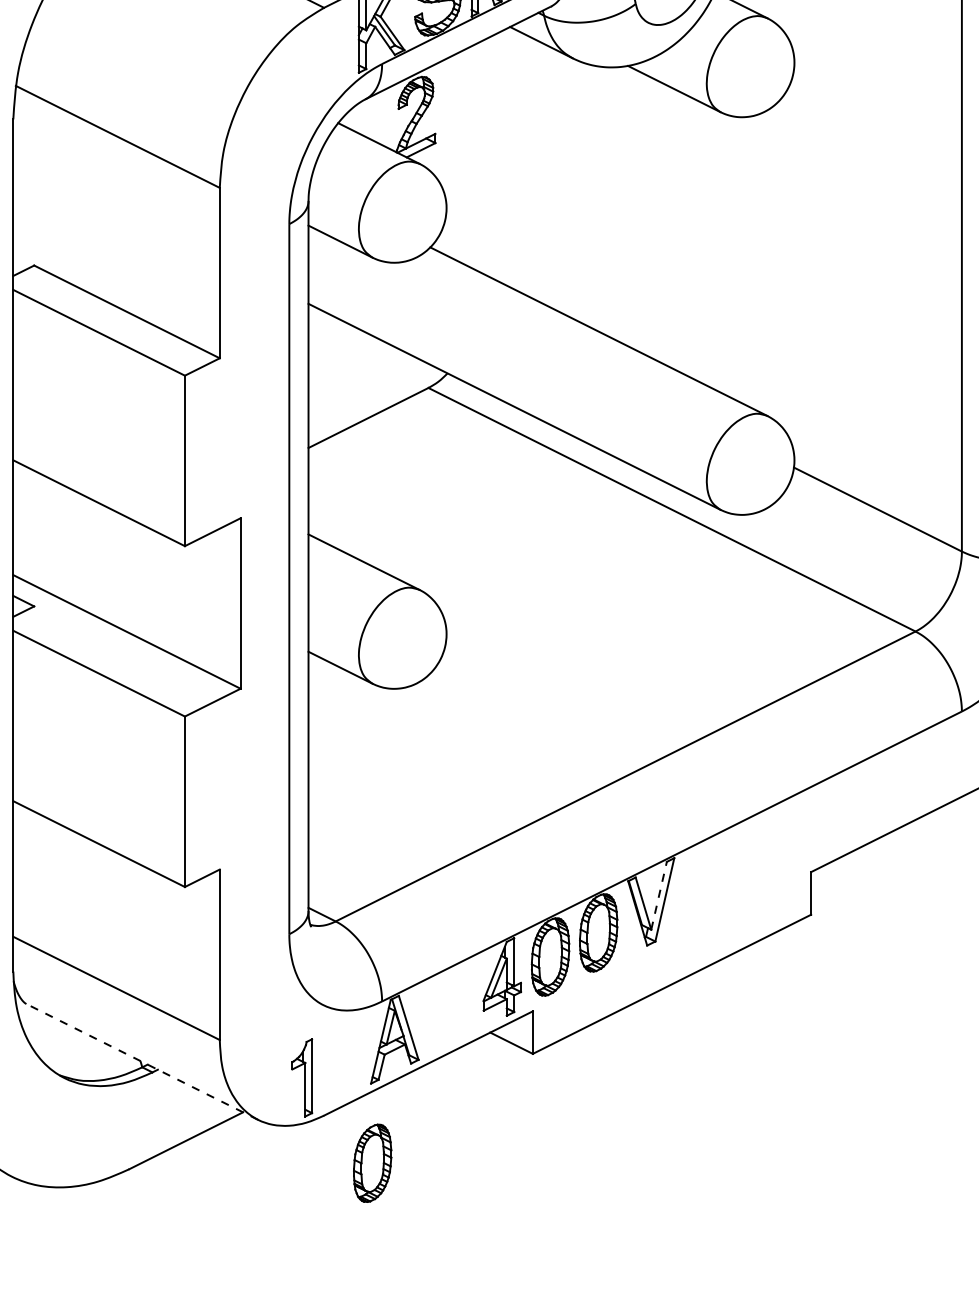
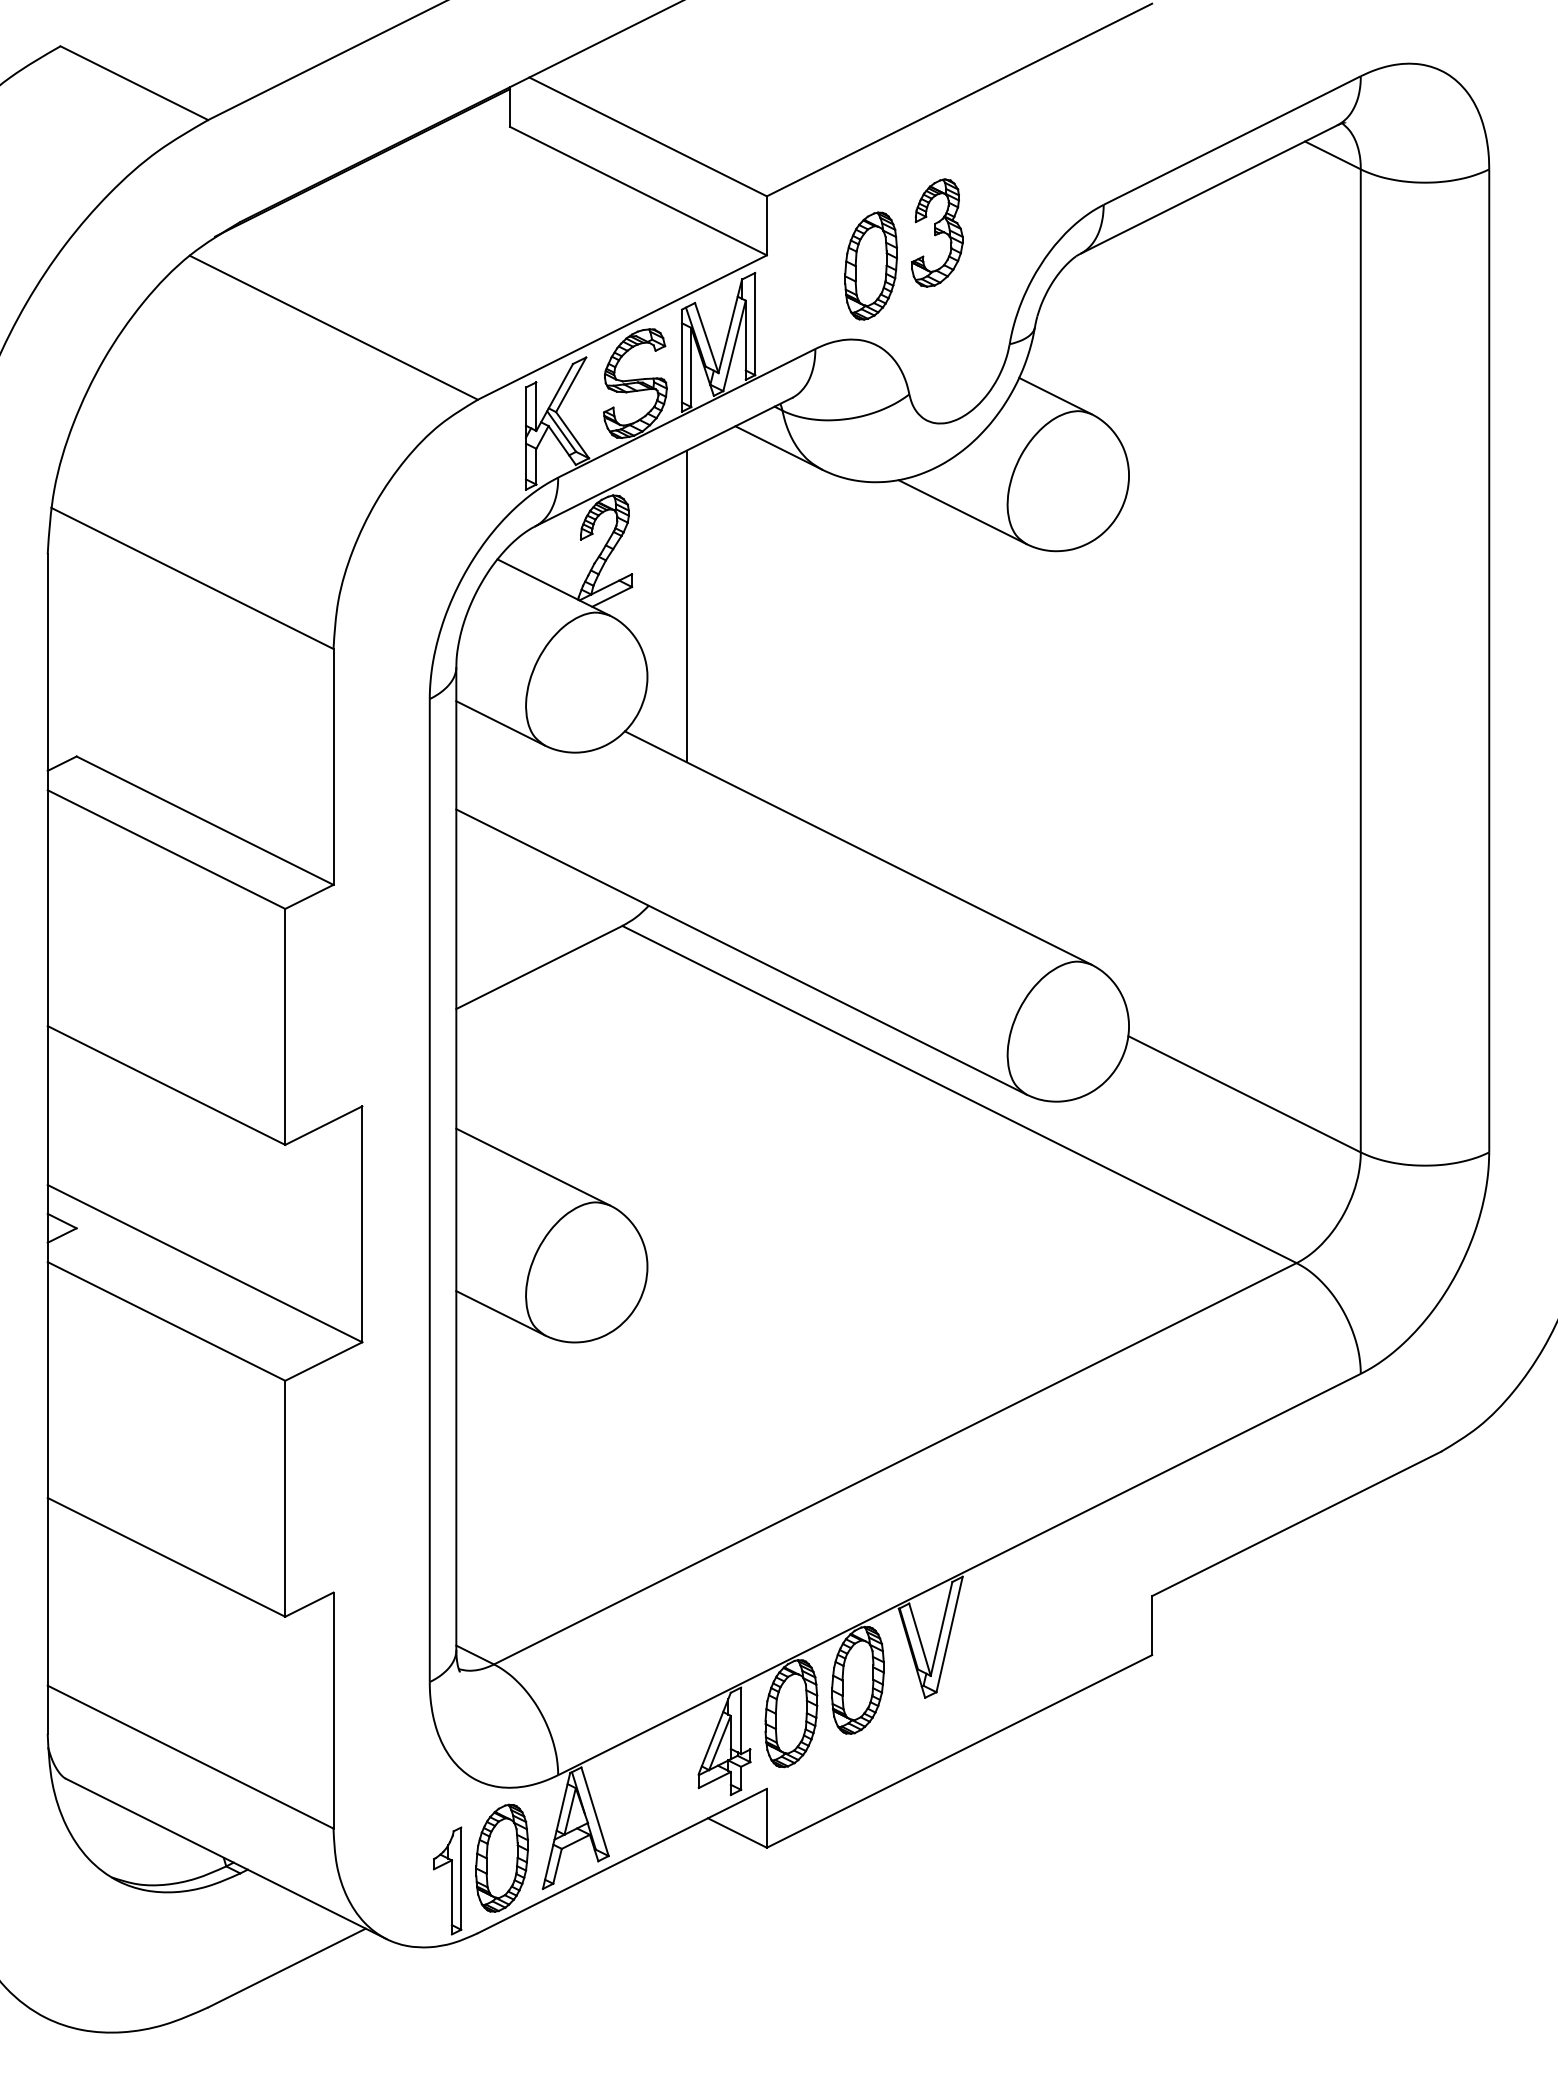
line: (474, 157) -> (686, 606), added
line: (659, 895) -> (941, 1628), dashed -> solid
line: (141, 1061) -> (225, 1858), dashed -> solid
part: (372, 1162) -> (501, 1857), moved

